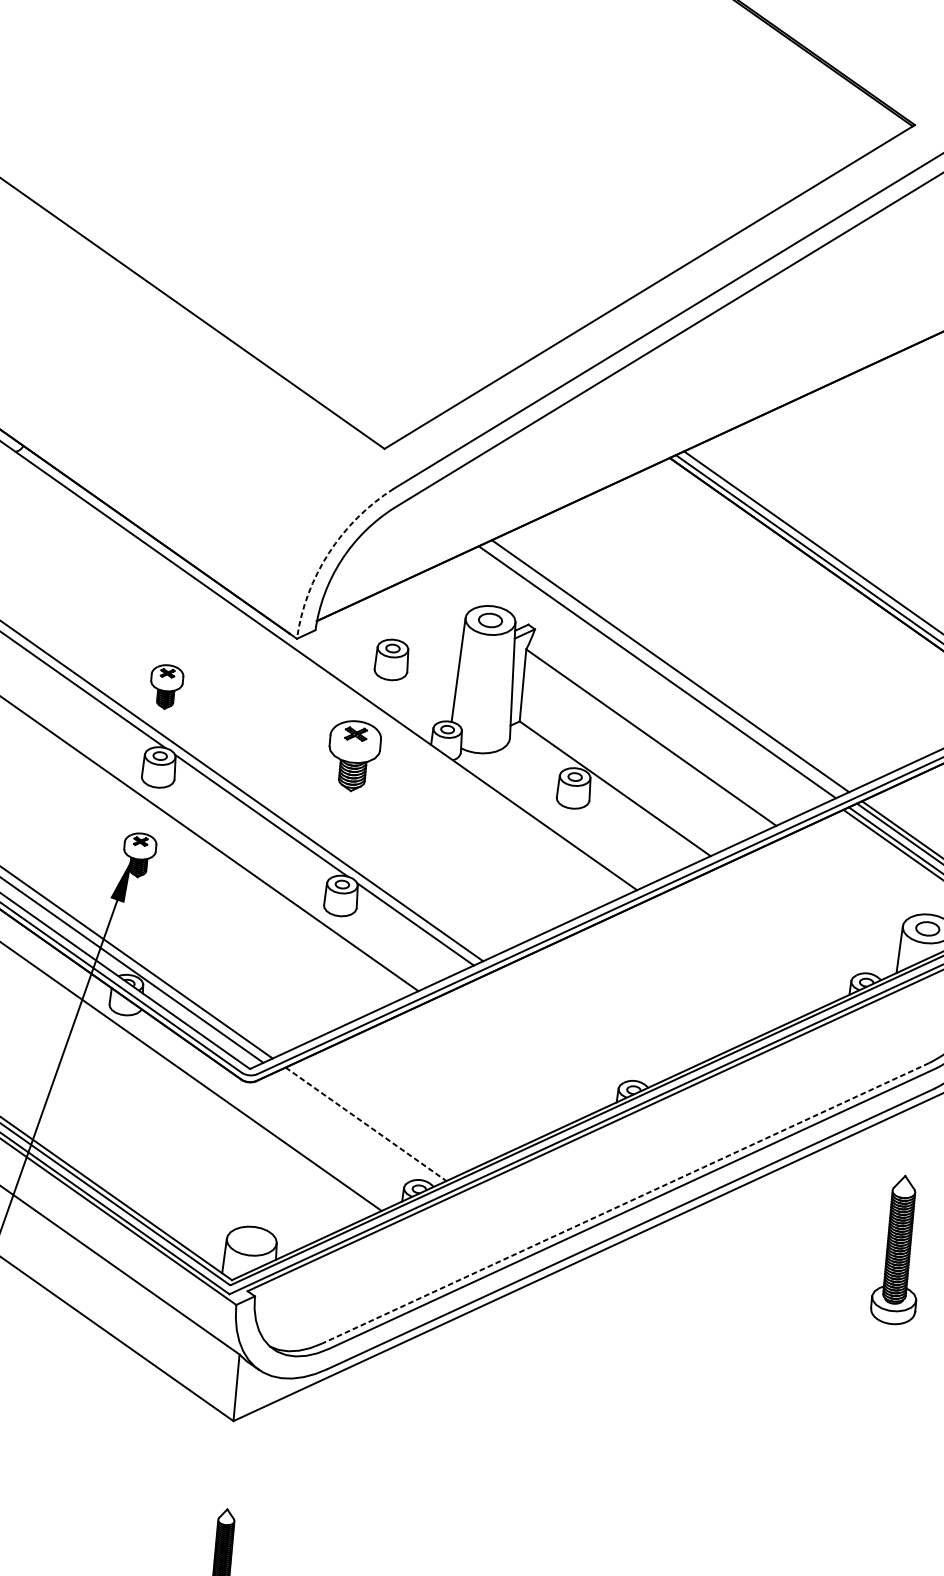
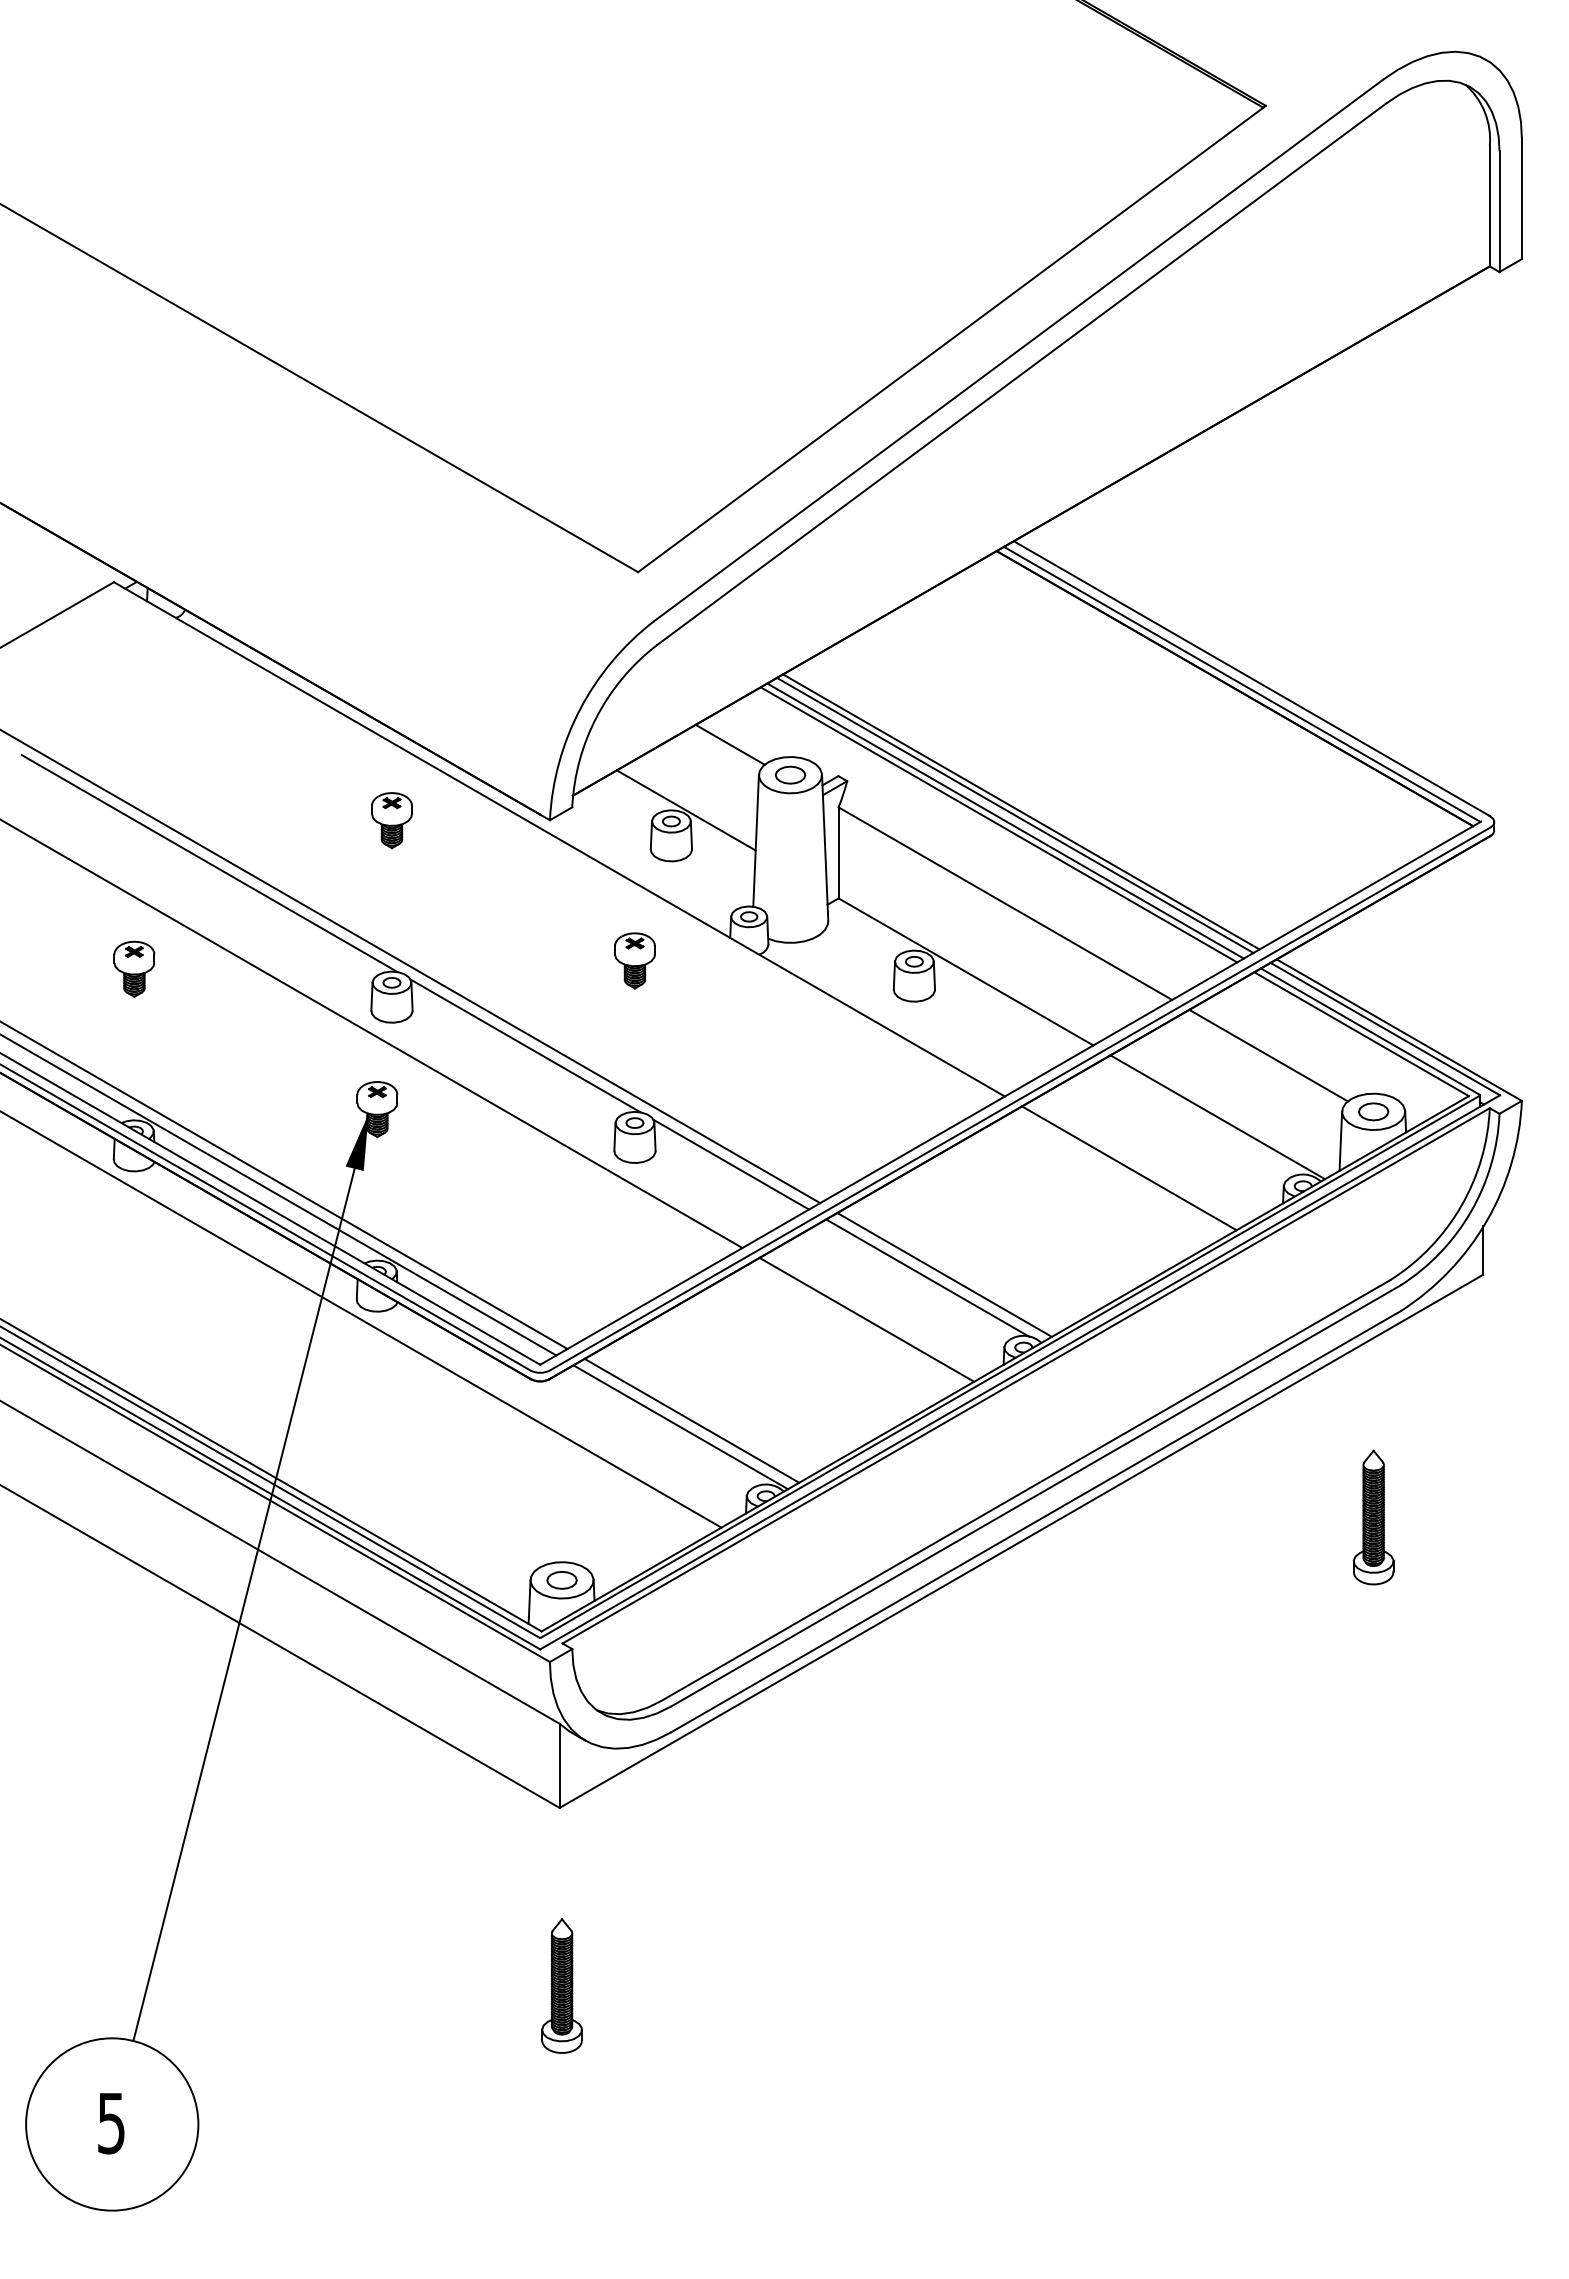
arc: (329, 553) -> (580, 709), dashed -> solid
line: (444, 591) -> (729, 744), added
line: (404, 640) -> (685, 810), added
line: (665, 668) -> (1015, 815), added
line: (651, 674) -> (998, 824), added
part: (166, 686) -> (391, 820), moved
part: (353, 755) -> (634, 960), size x0.62
line: (848, 876) -> (1268, 1055), added
line: (803, 922) -> (1217, 1117), added
line: (730, 956) -> (1129, 1168), added
line: (576, 1026) -> (944, 1274), added
line: (562, 1027) -> (927, 1277), added
line: (511, 1056) -> (866, 1319), added
line: (365, 1124) -> (691, 1420), dashed -> solid
line: (356, 1128) -> (680, 1427), added
line: (625, 1203) -> (1026, 1490), dashed -> solid
part: (251, 1241) -> (561, 1580), added
part: (898, 1249) -> (1373, 1517), size x0.71

